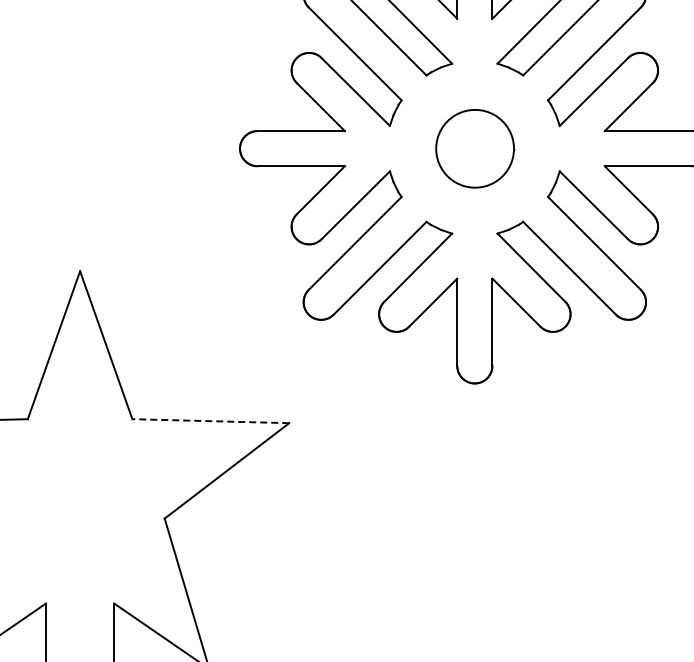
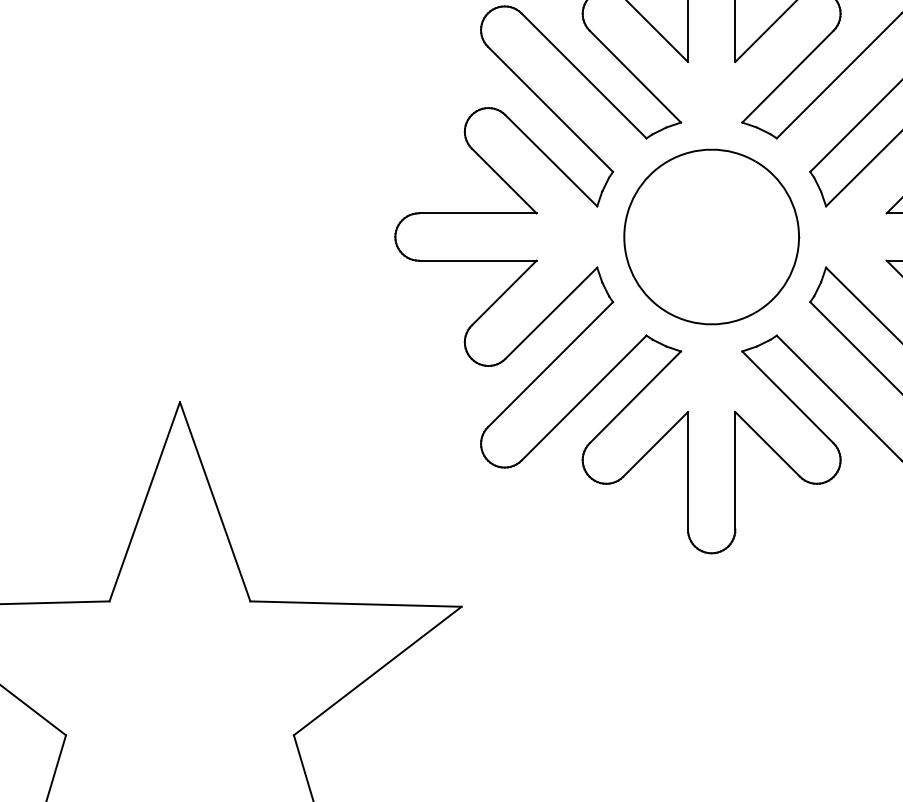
part: (475, 148) -> (712, 236), size x1.67
line: (210, 421) -> (355, 604), dashed -> solid

